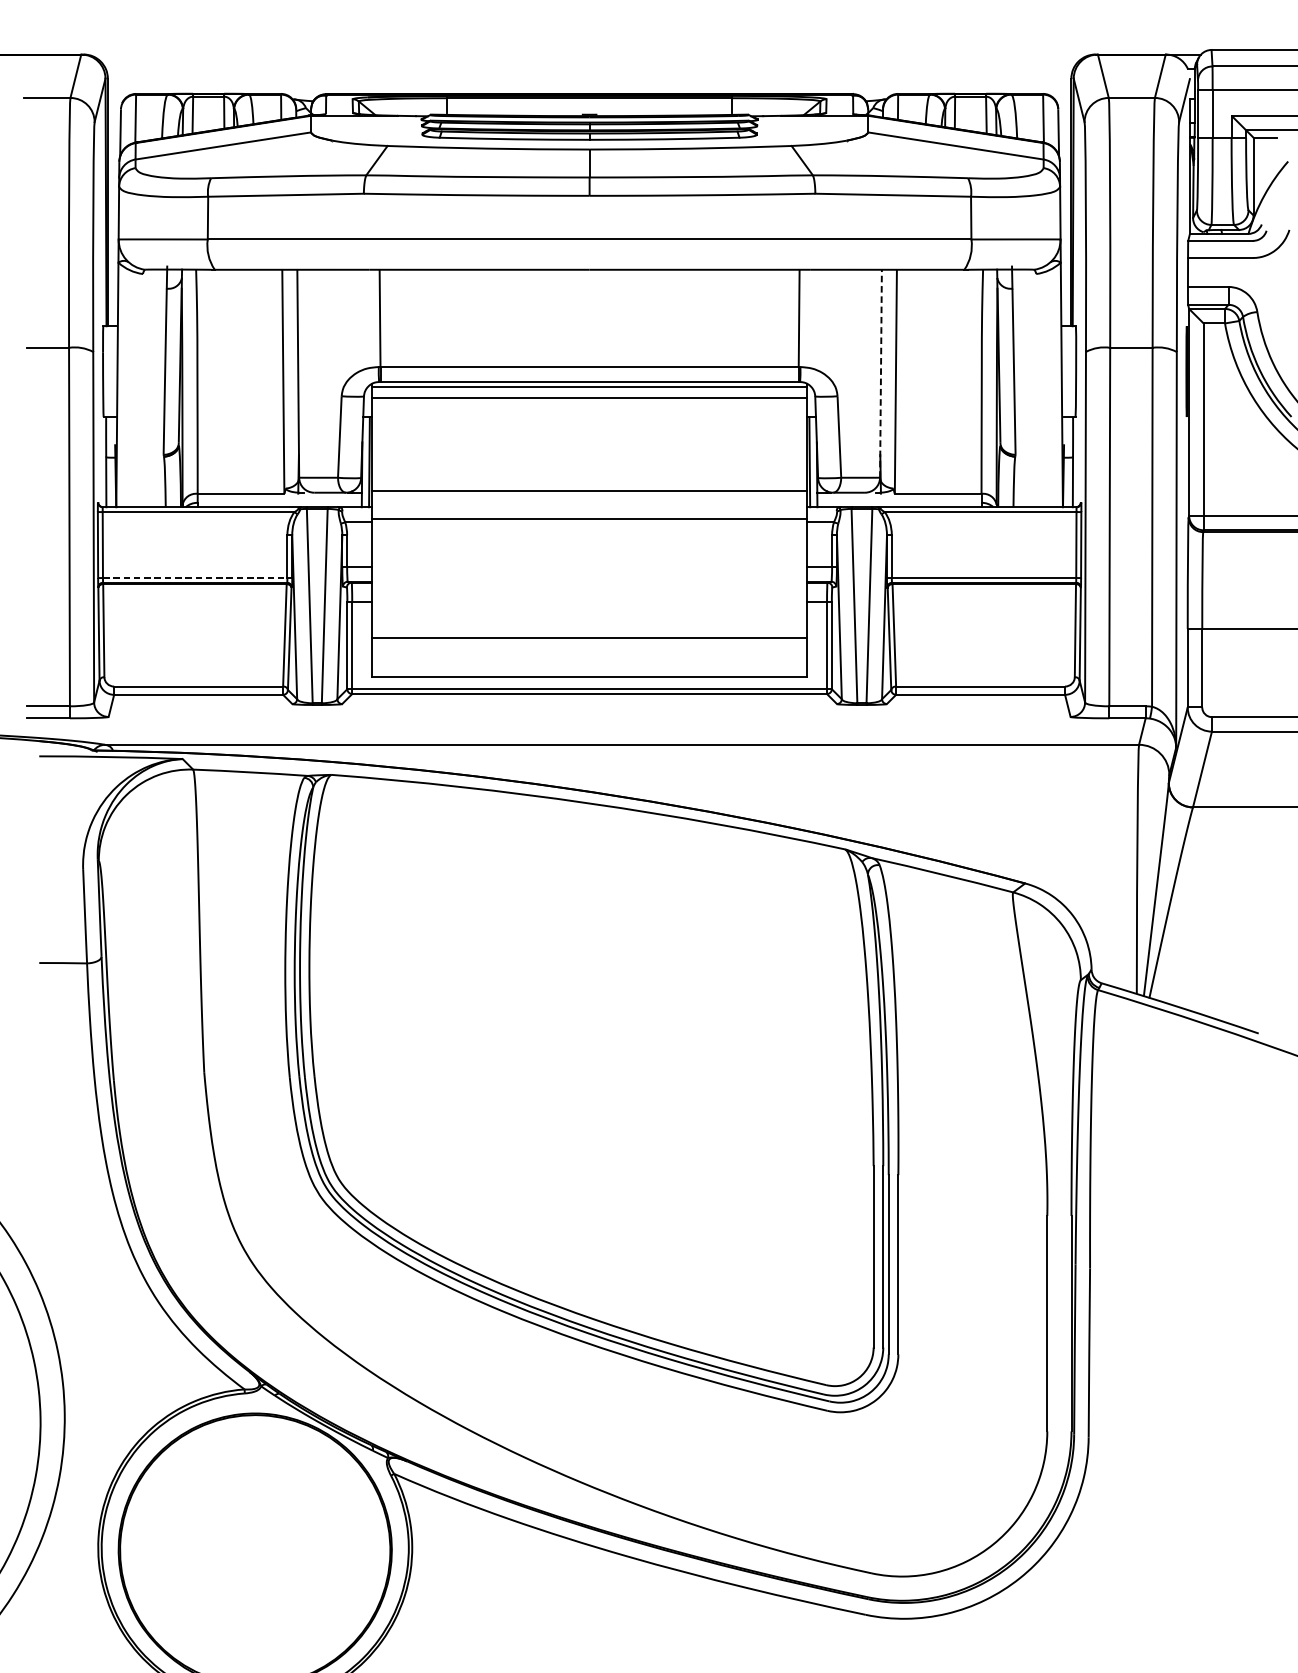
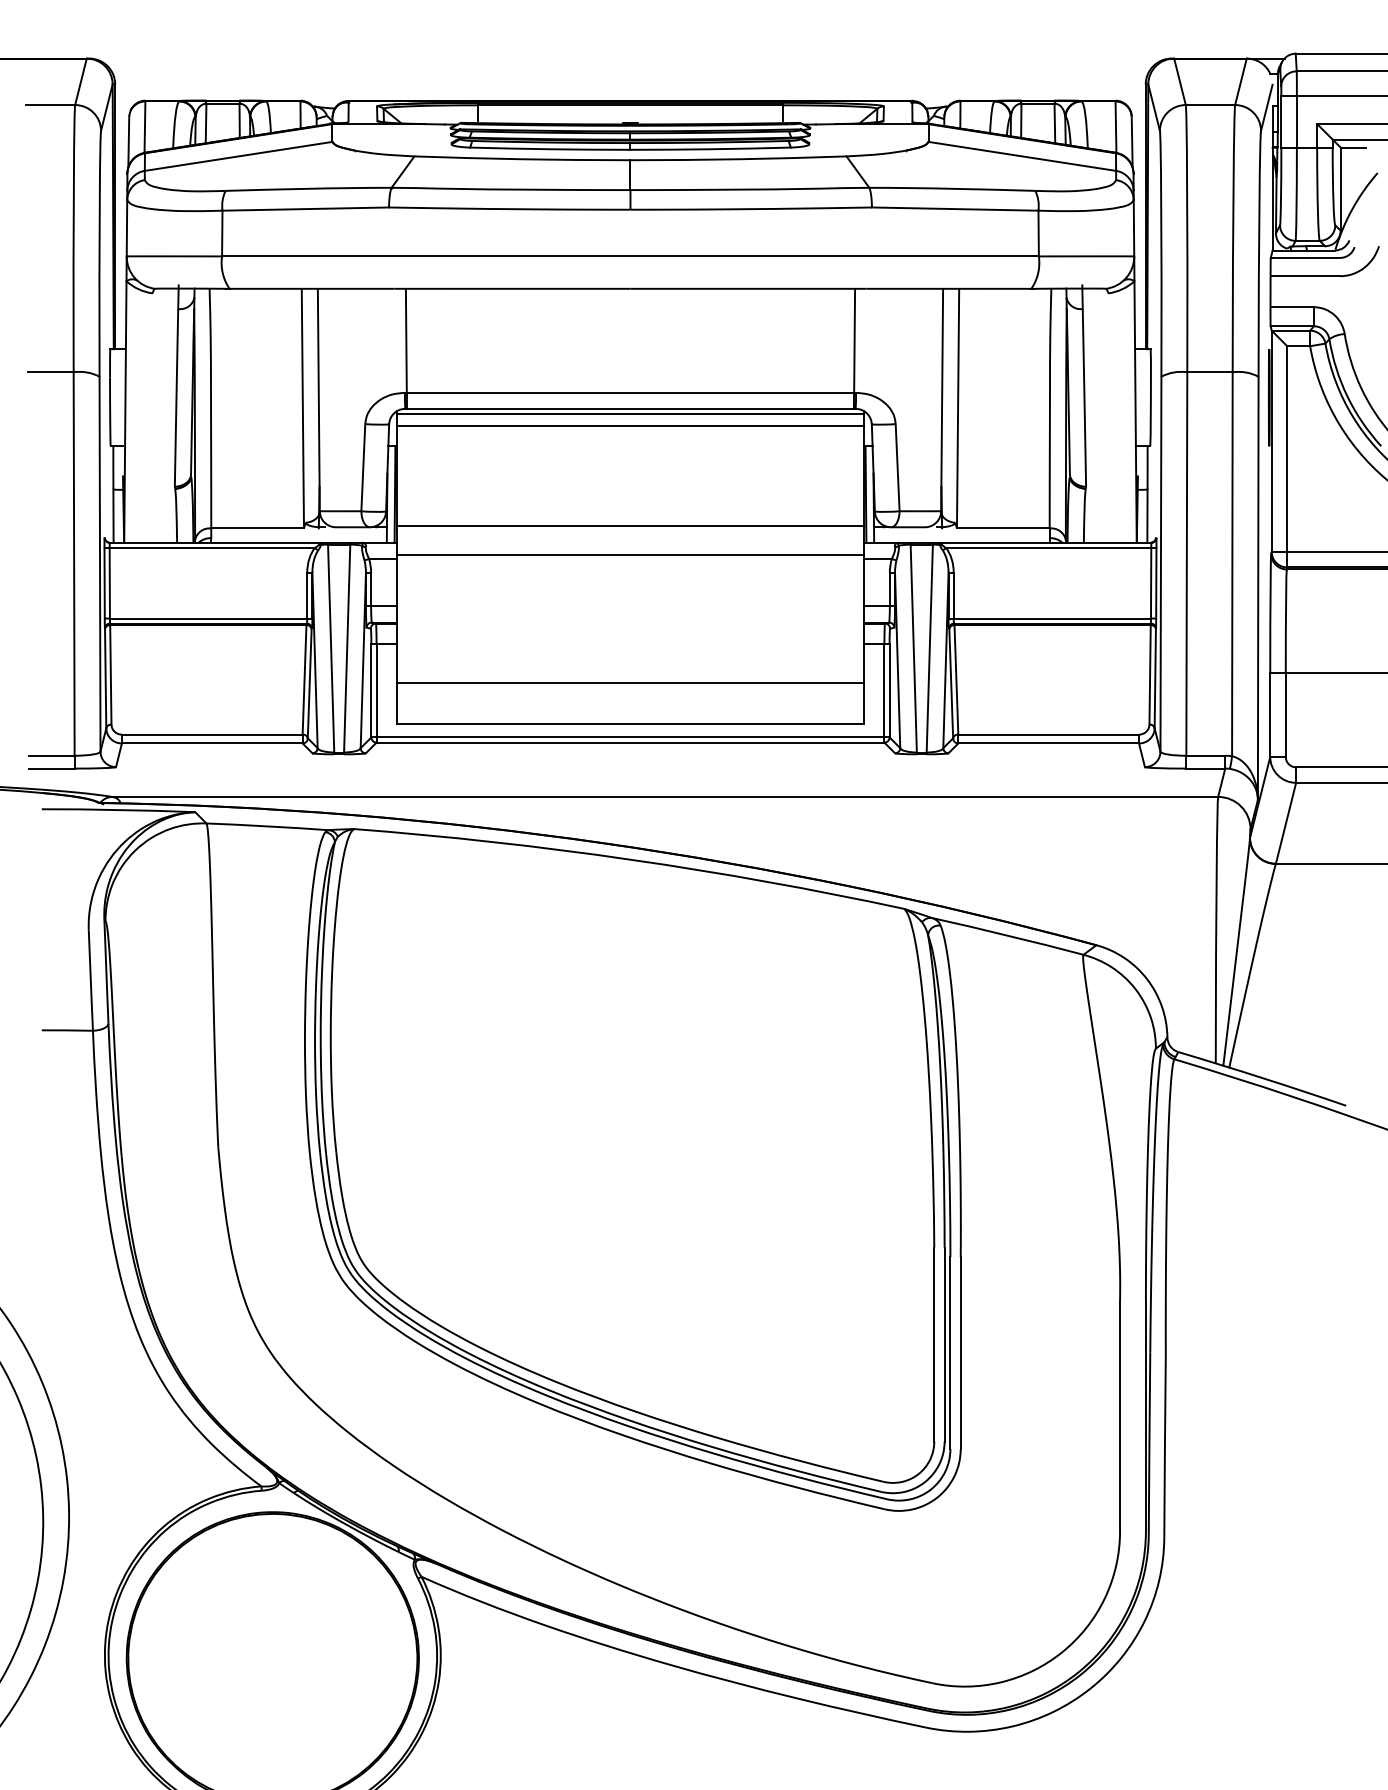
line: (881, 372) -> (942, 398), dashed -> solid
line: (195, 578) -> (208, 618), dashed -> solid

